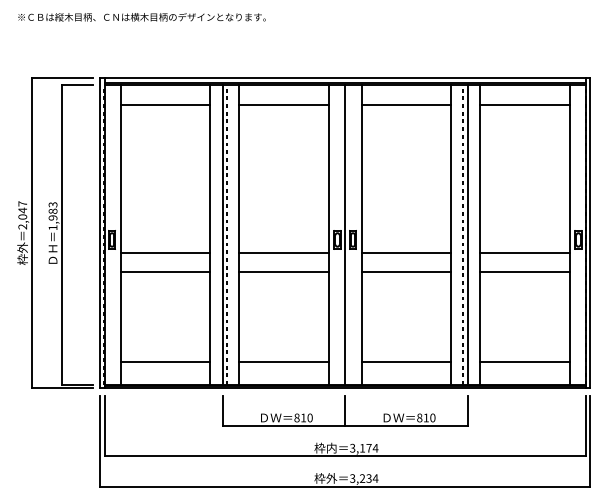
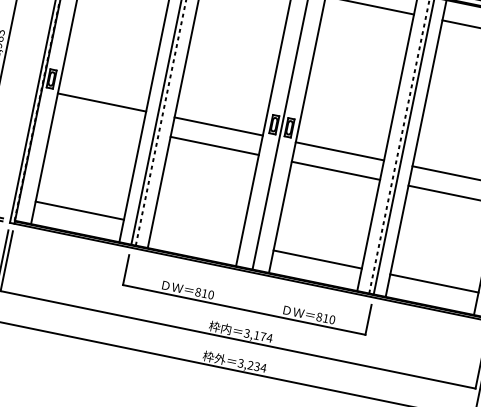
line: (165, 272) -> (97, 121), removed
line: (283, 362) -> (196, 234), removed
line: (345, 410) -> (247, 294), removed

